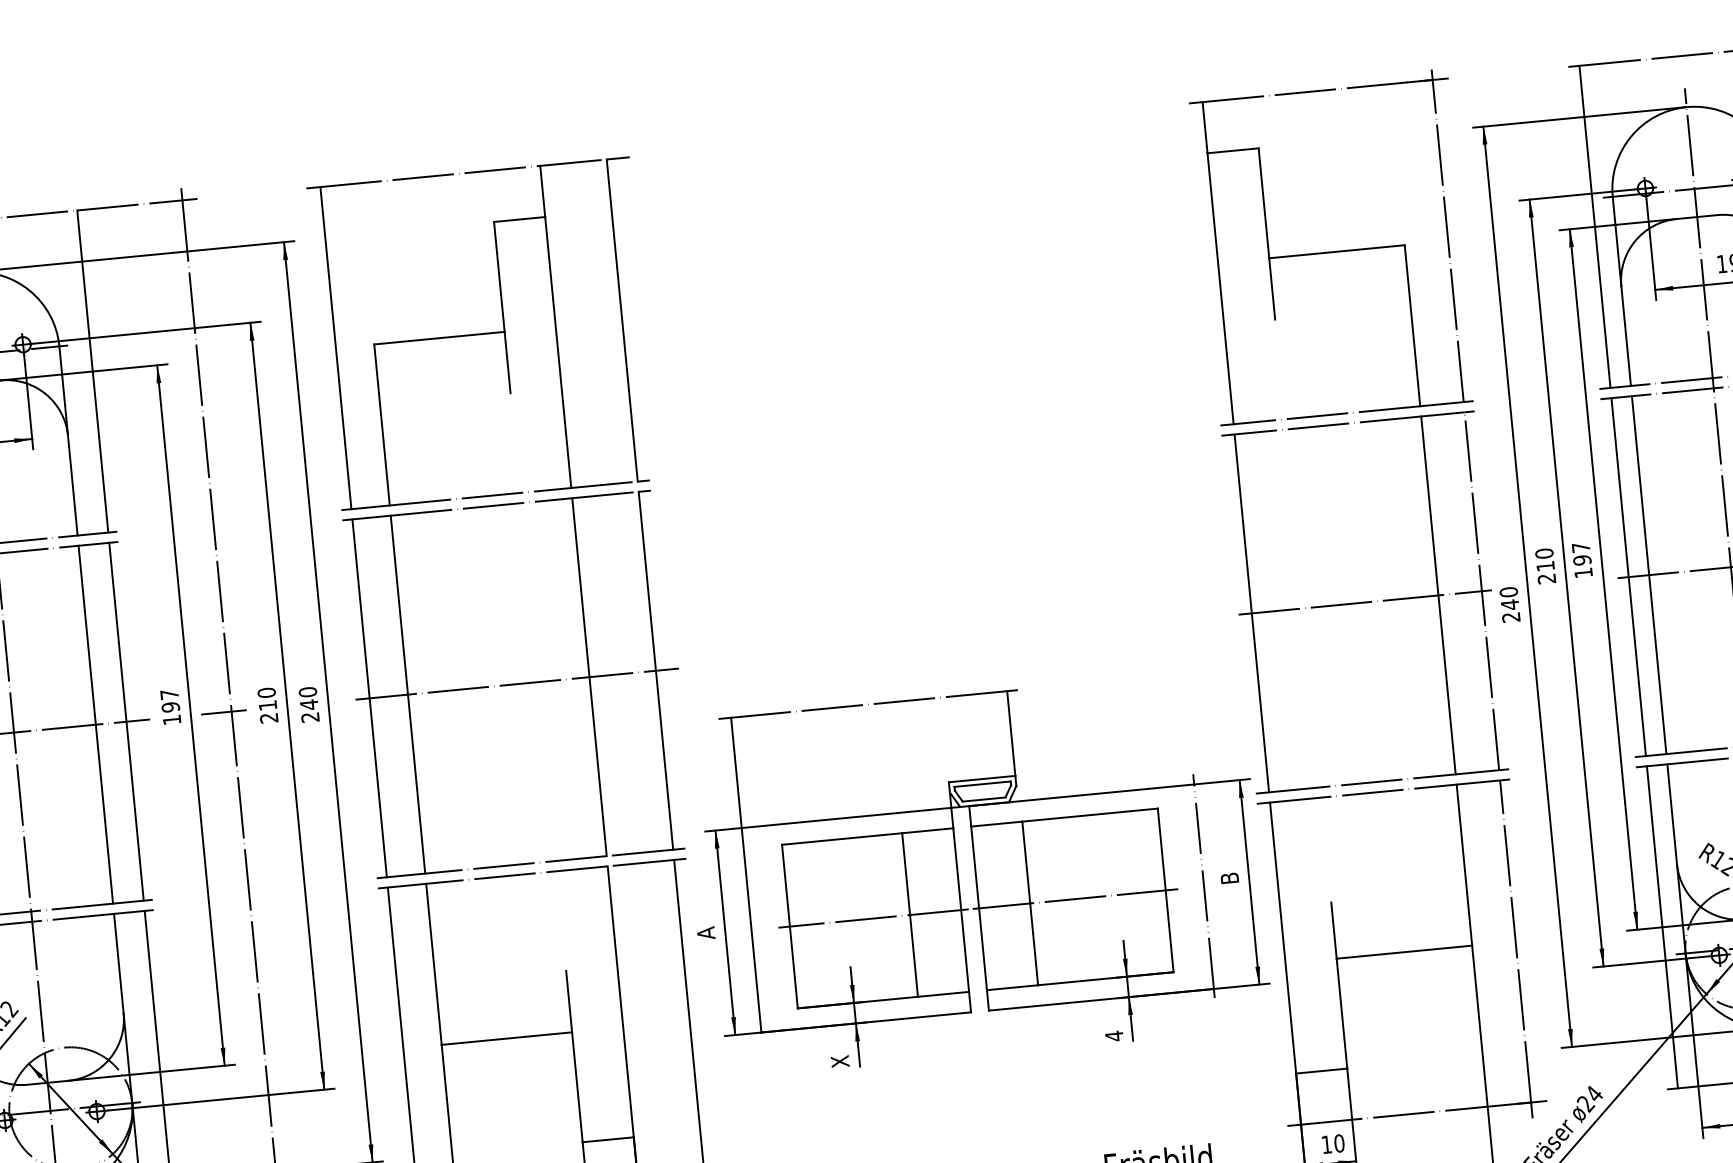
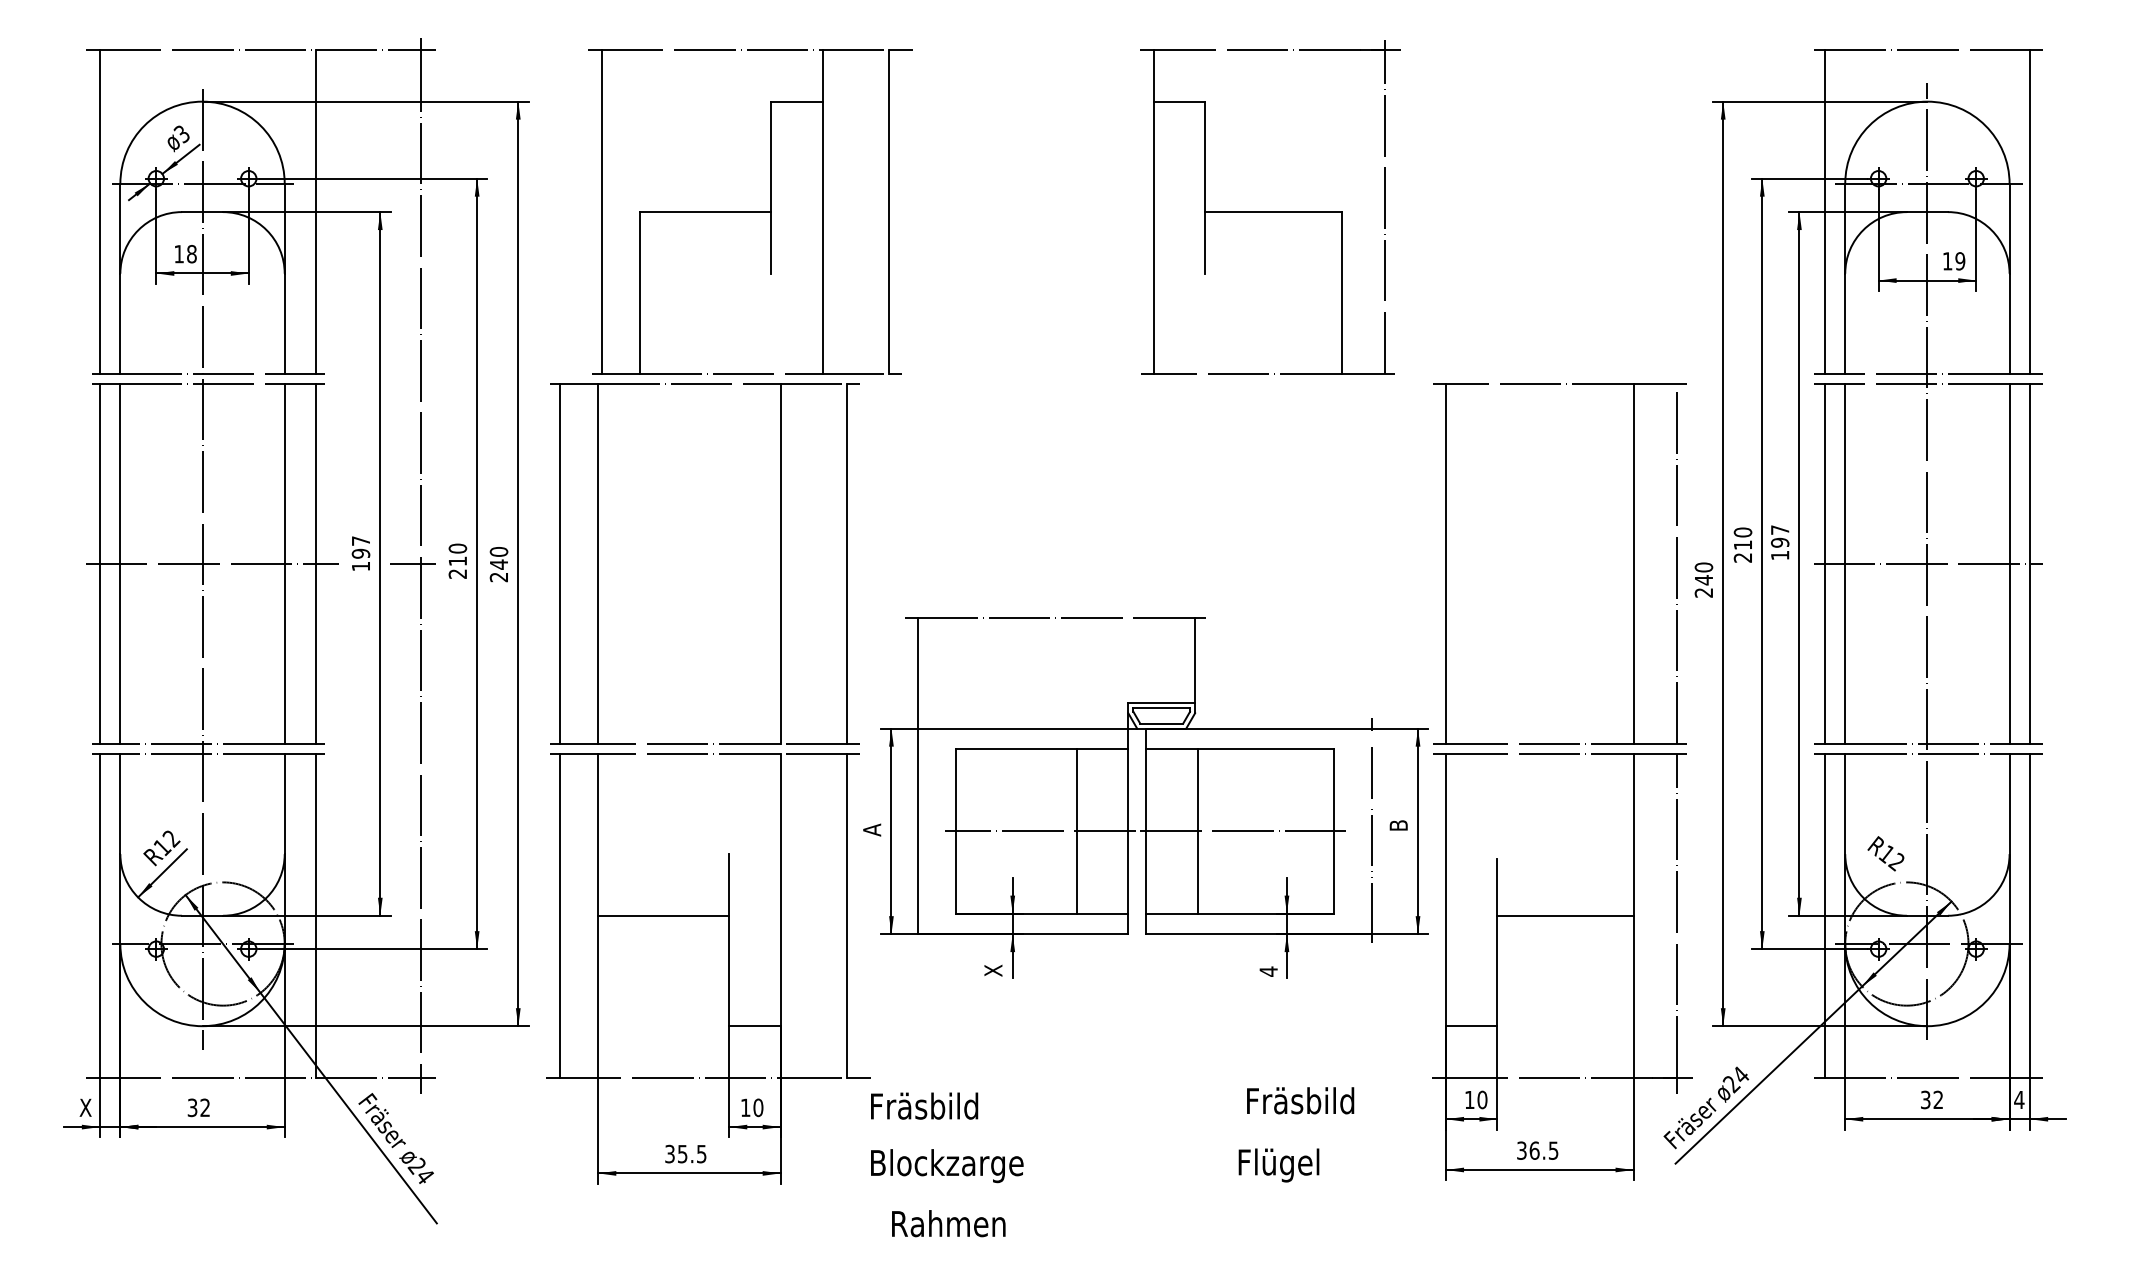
part: (1333, 247) -> (1270, 207), moved
part: (483, 333) -> (750, 211), moved
line: (1364, 602) -> (1559, 563), removed
line: (516, 683) -> (707, 563), removed

